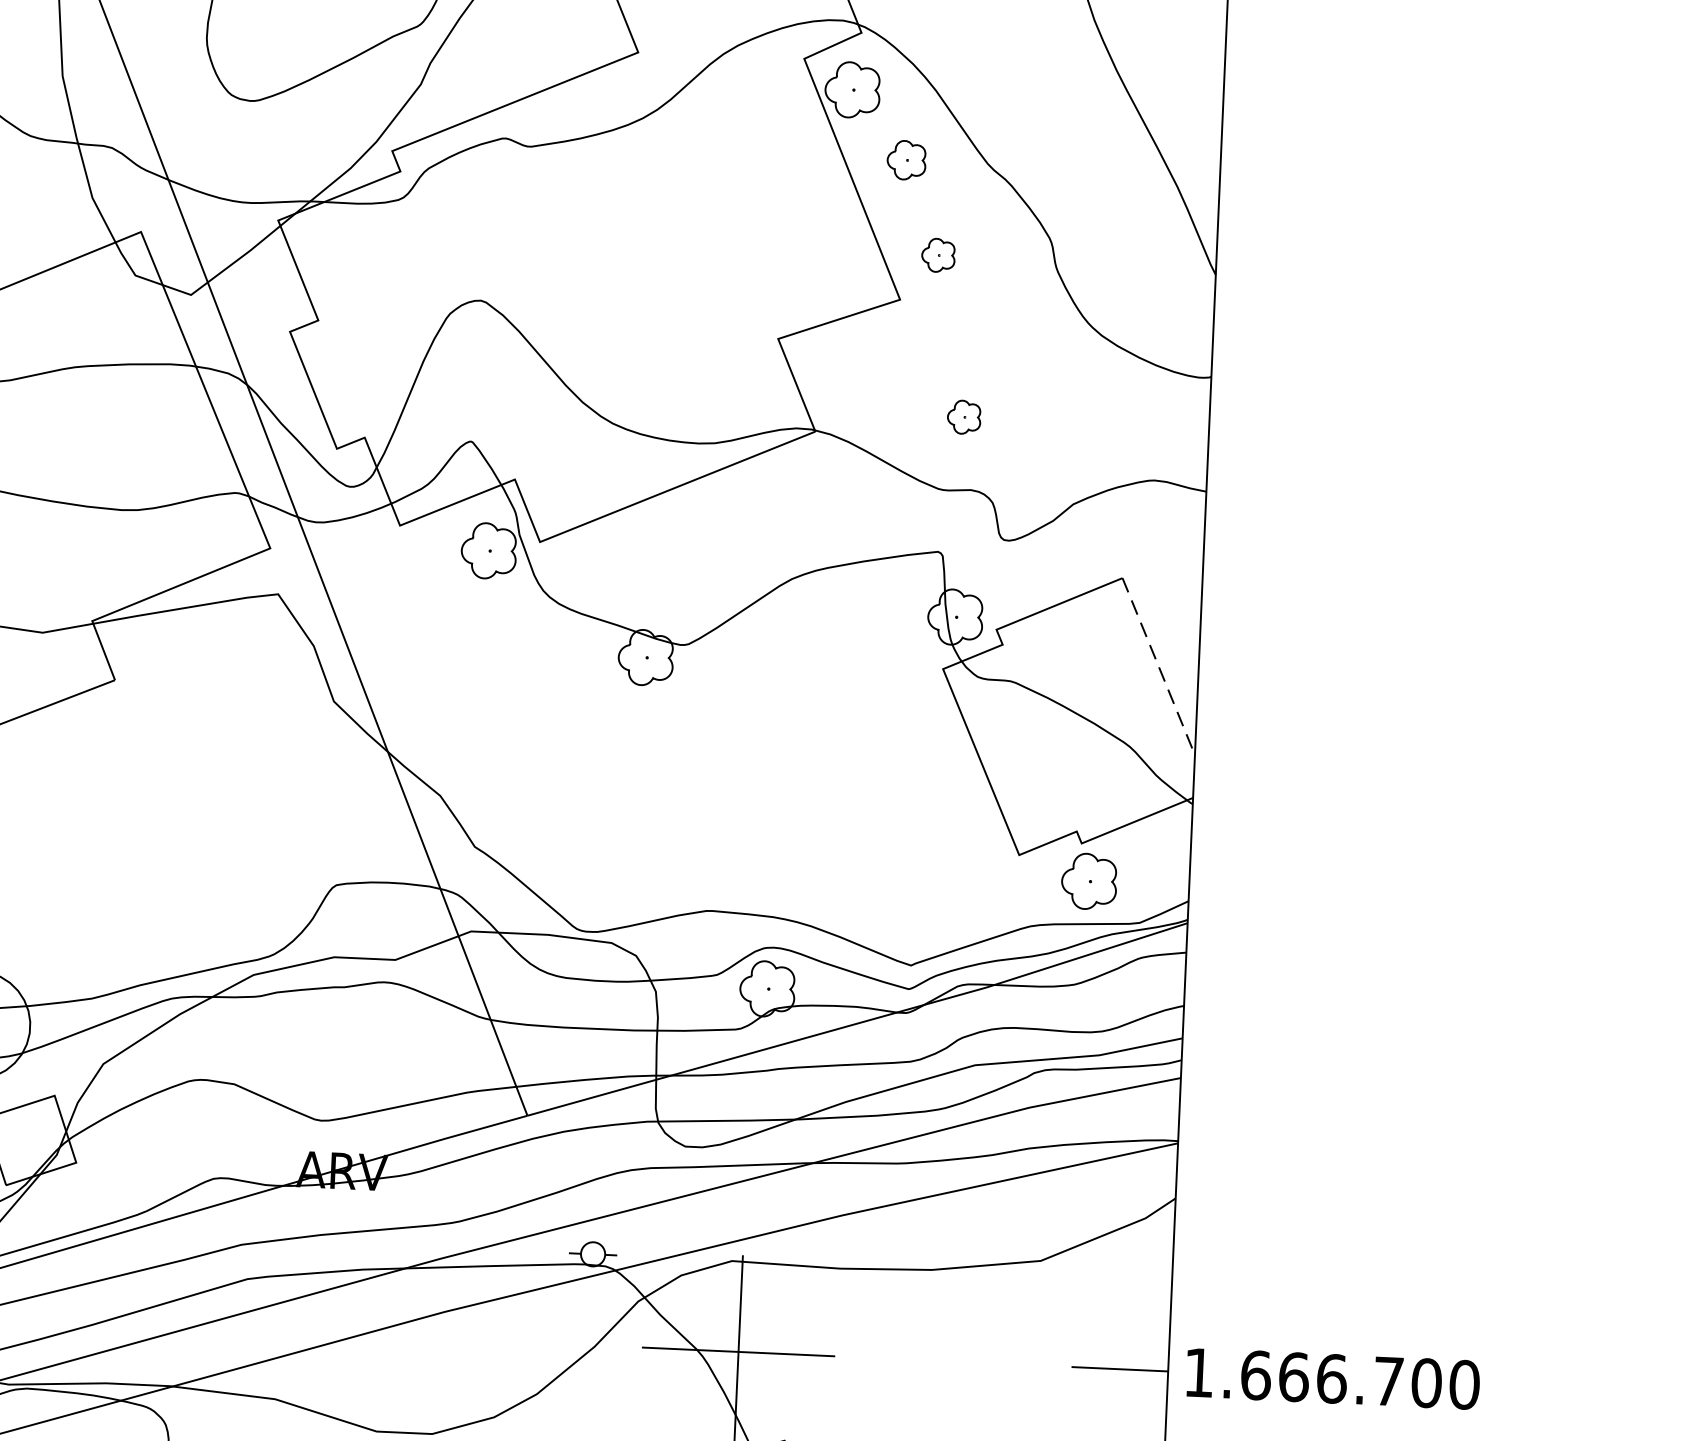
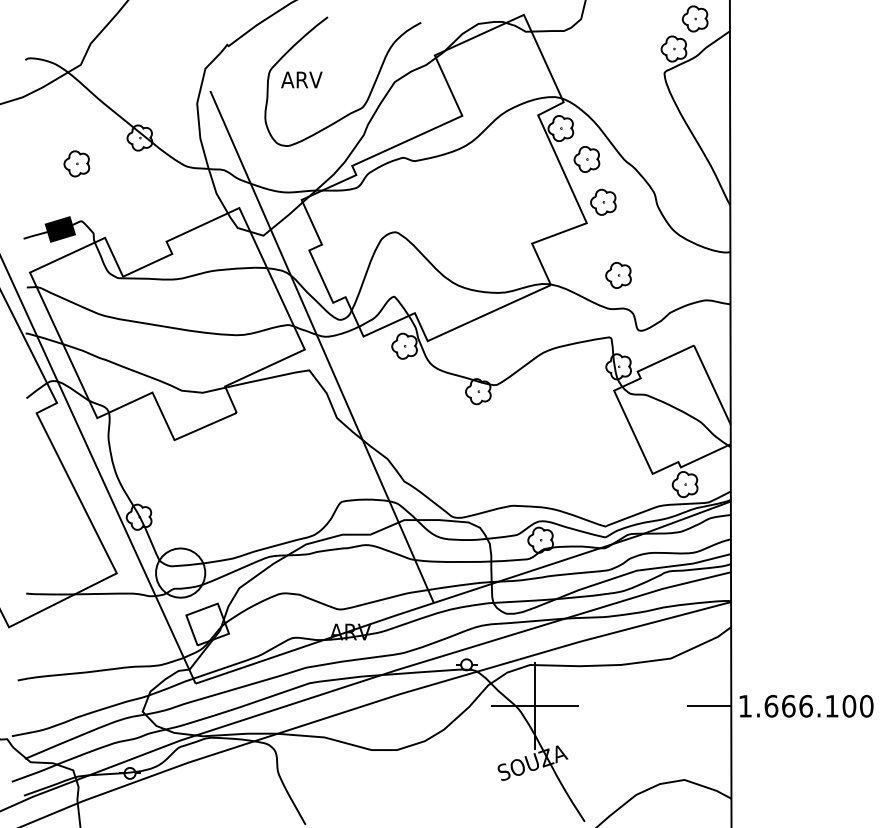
part: (905, 160) -> (586, 159), size x1.43
part: (938, 253) -> (603, 201), size x1.67
part: (964, 417) -> (618, 275), size x1.67
line: (1158, 667) -> (712, 385), dashed -> solid
text: (1387, 1381) -> (831, 706), 1.666.700 -> 1.666.100

